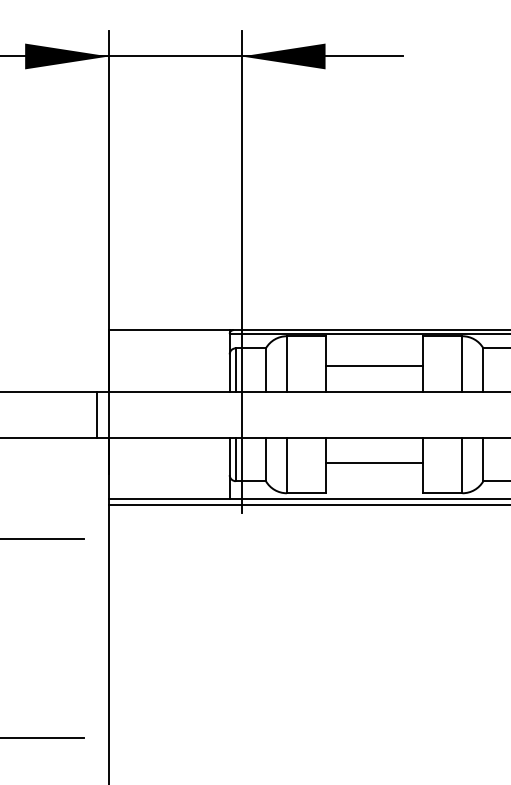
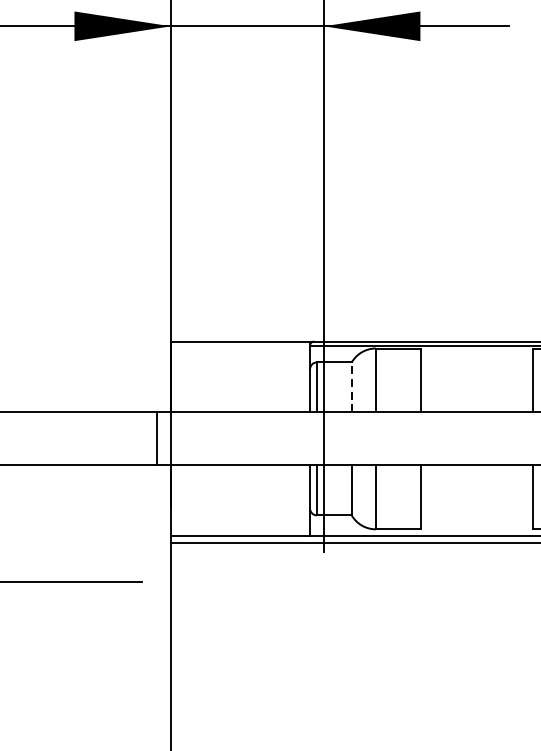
line: (374, 366) -> (476, 383), removed
line: (265, 370) -> (351, 387), solid -> dashed
line: (374, 463) -> (476, 495), removed

